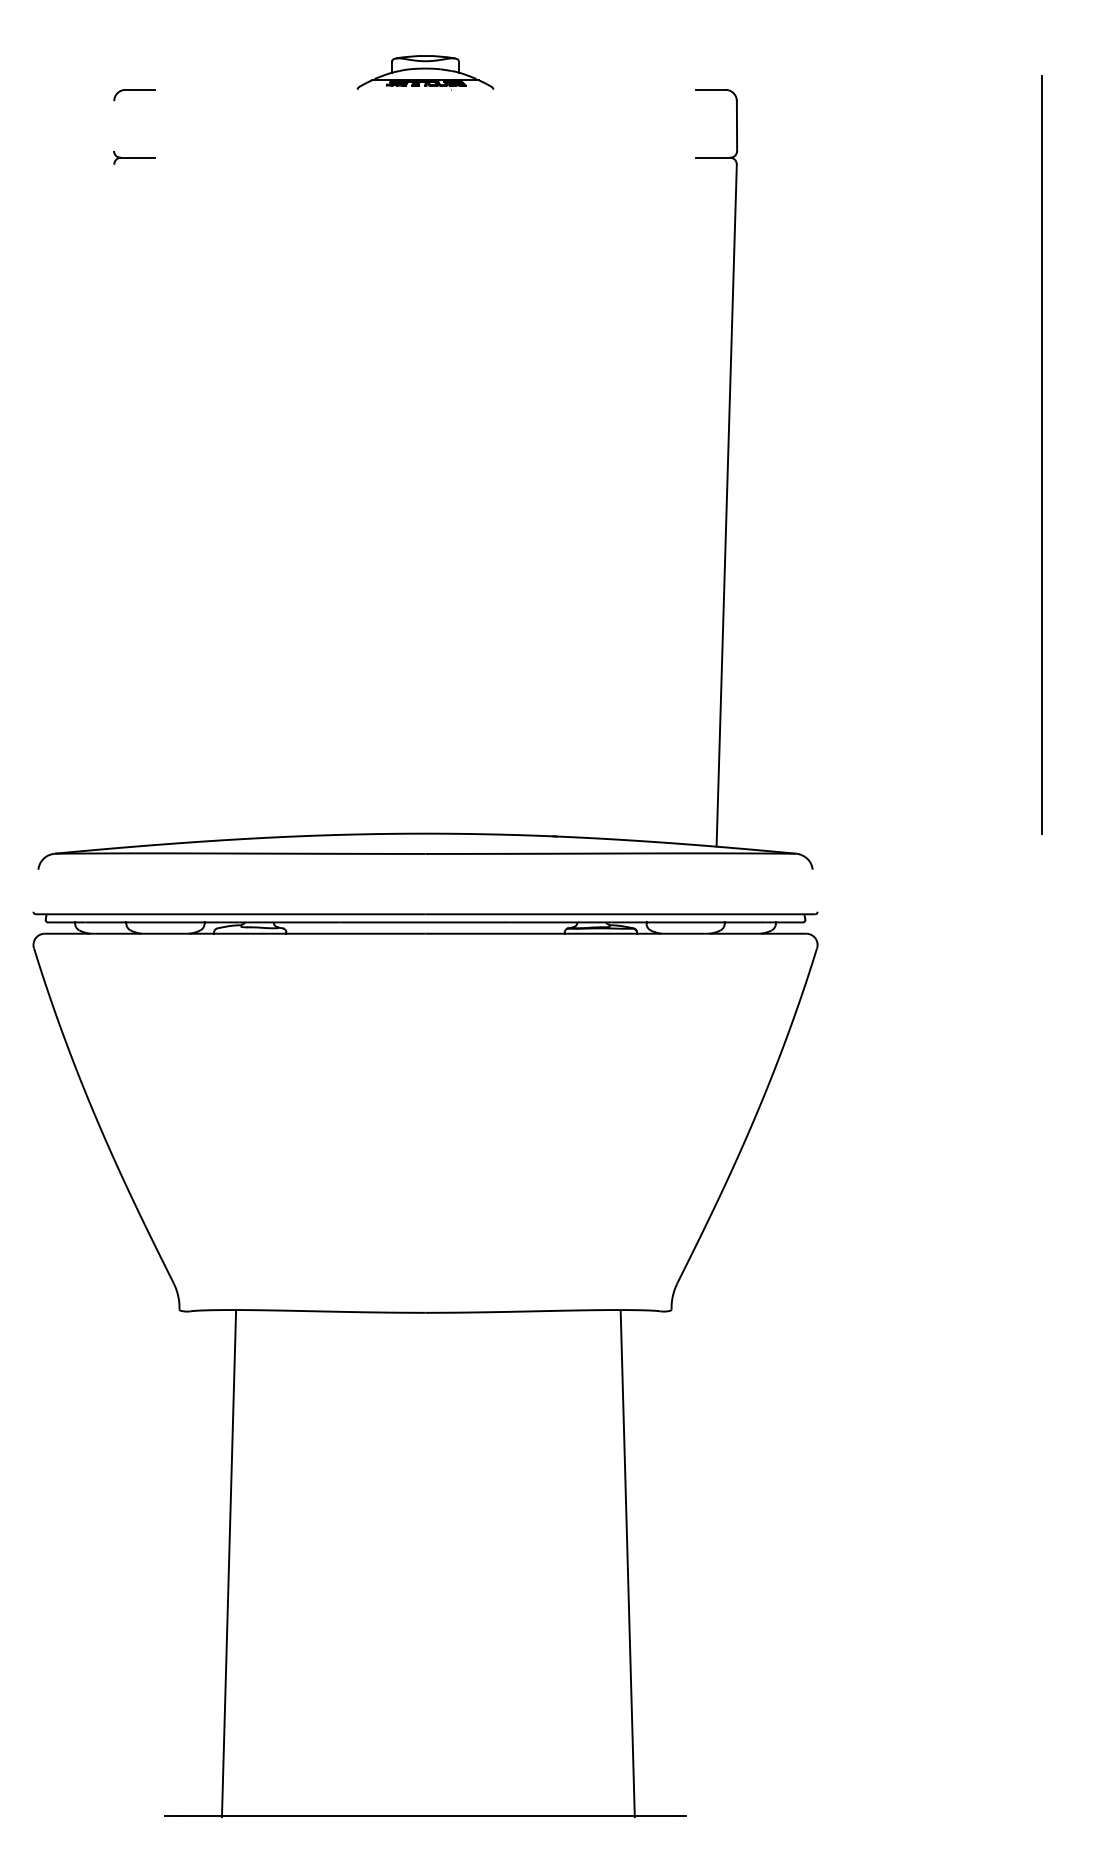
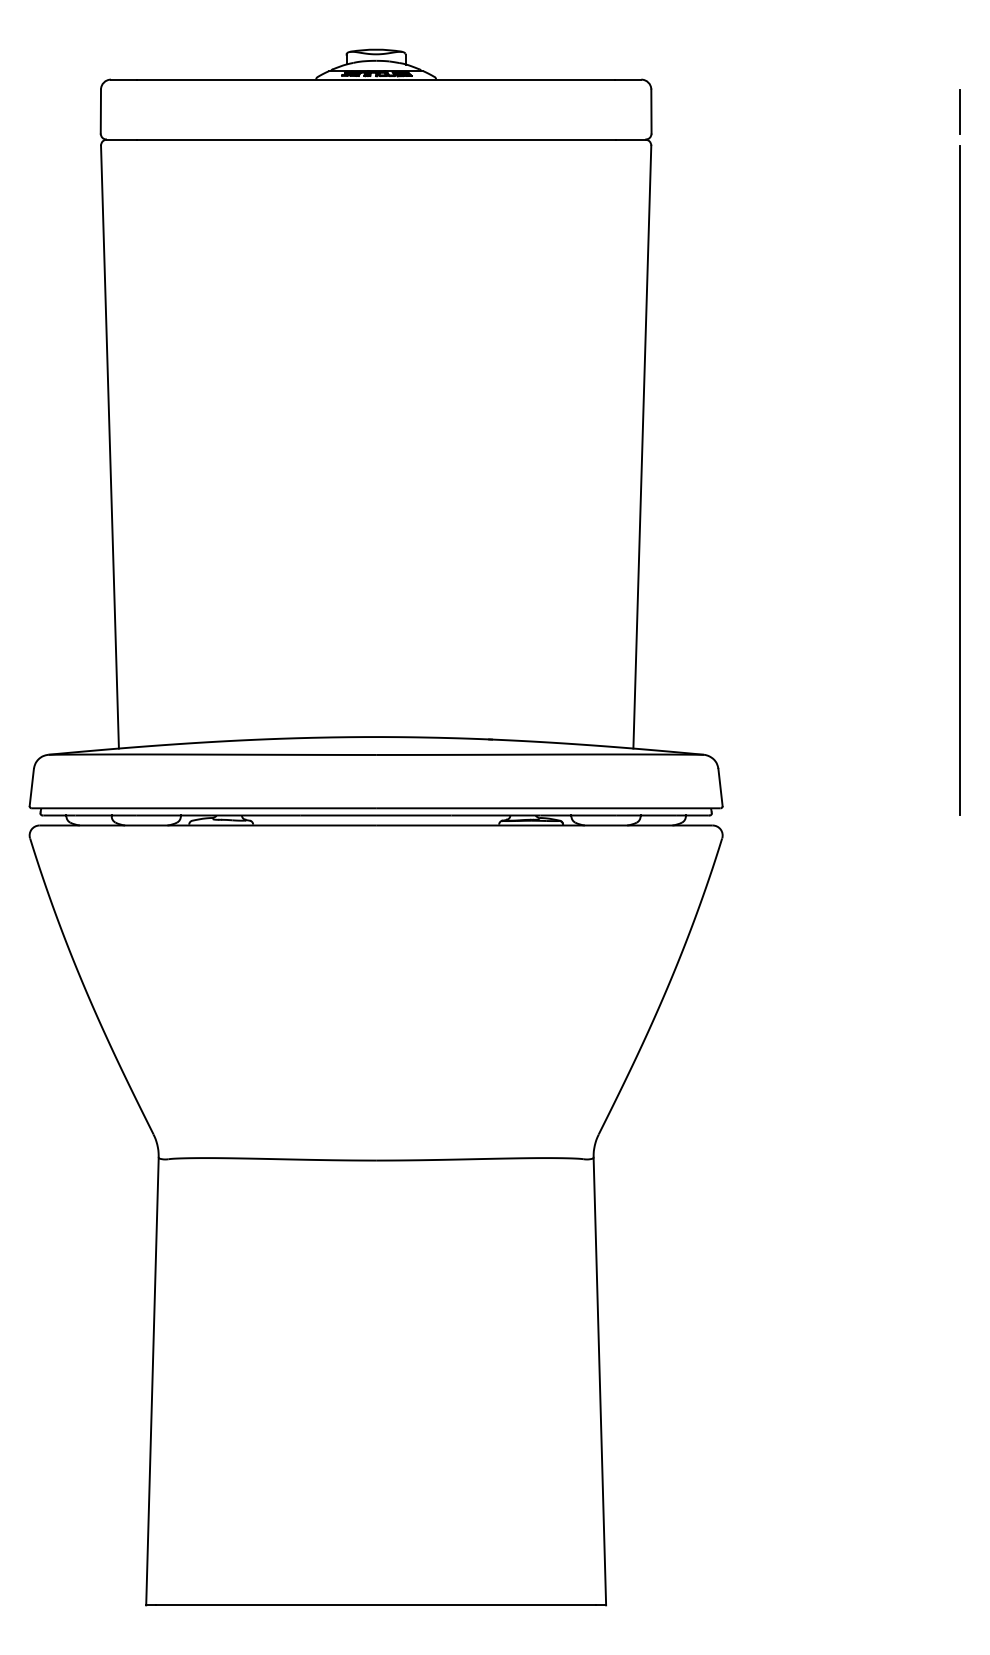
line: (425, 89) -> (376, 79), added
line: (113, 125) -> (100, 111), added
line: (1085, 125) -> (959, 111), added
line: (424, 157) -> (375, 139), added
line: (1041, 455) -> (959, 480), moved
line: (123, 504) -> (109, 446), added
line: (35, 890) -> (31, 787), added
line: (815, 890) -> (720, 787), added
line: (229, 1563) -> (152, 1381), moved
line: (627, 1563) -> (599, 1381), moved

